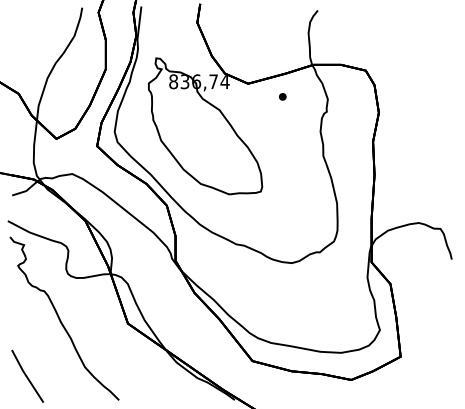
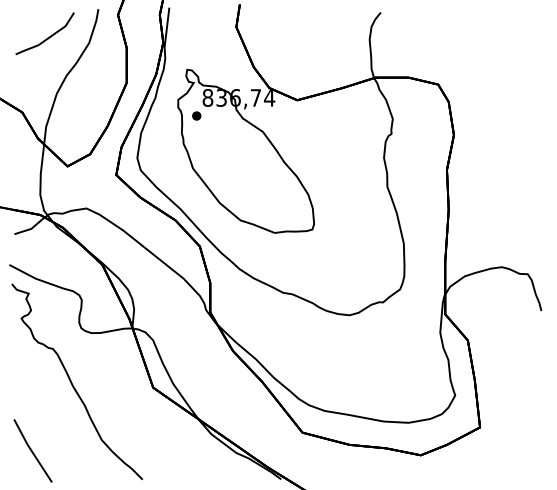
line: (39, 31) -> (47, 37), added
part: (282, 96) -> (196, 115), moved

